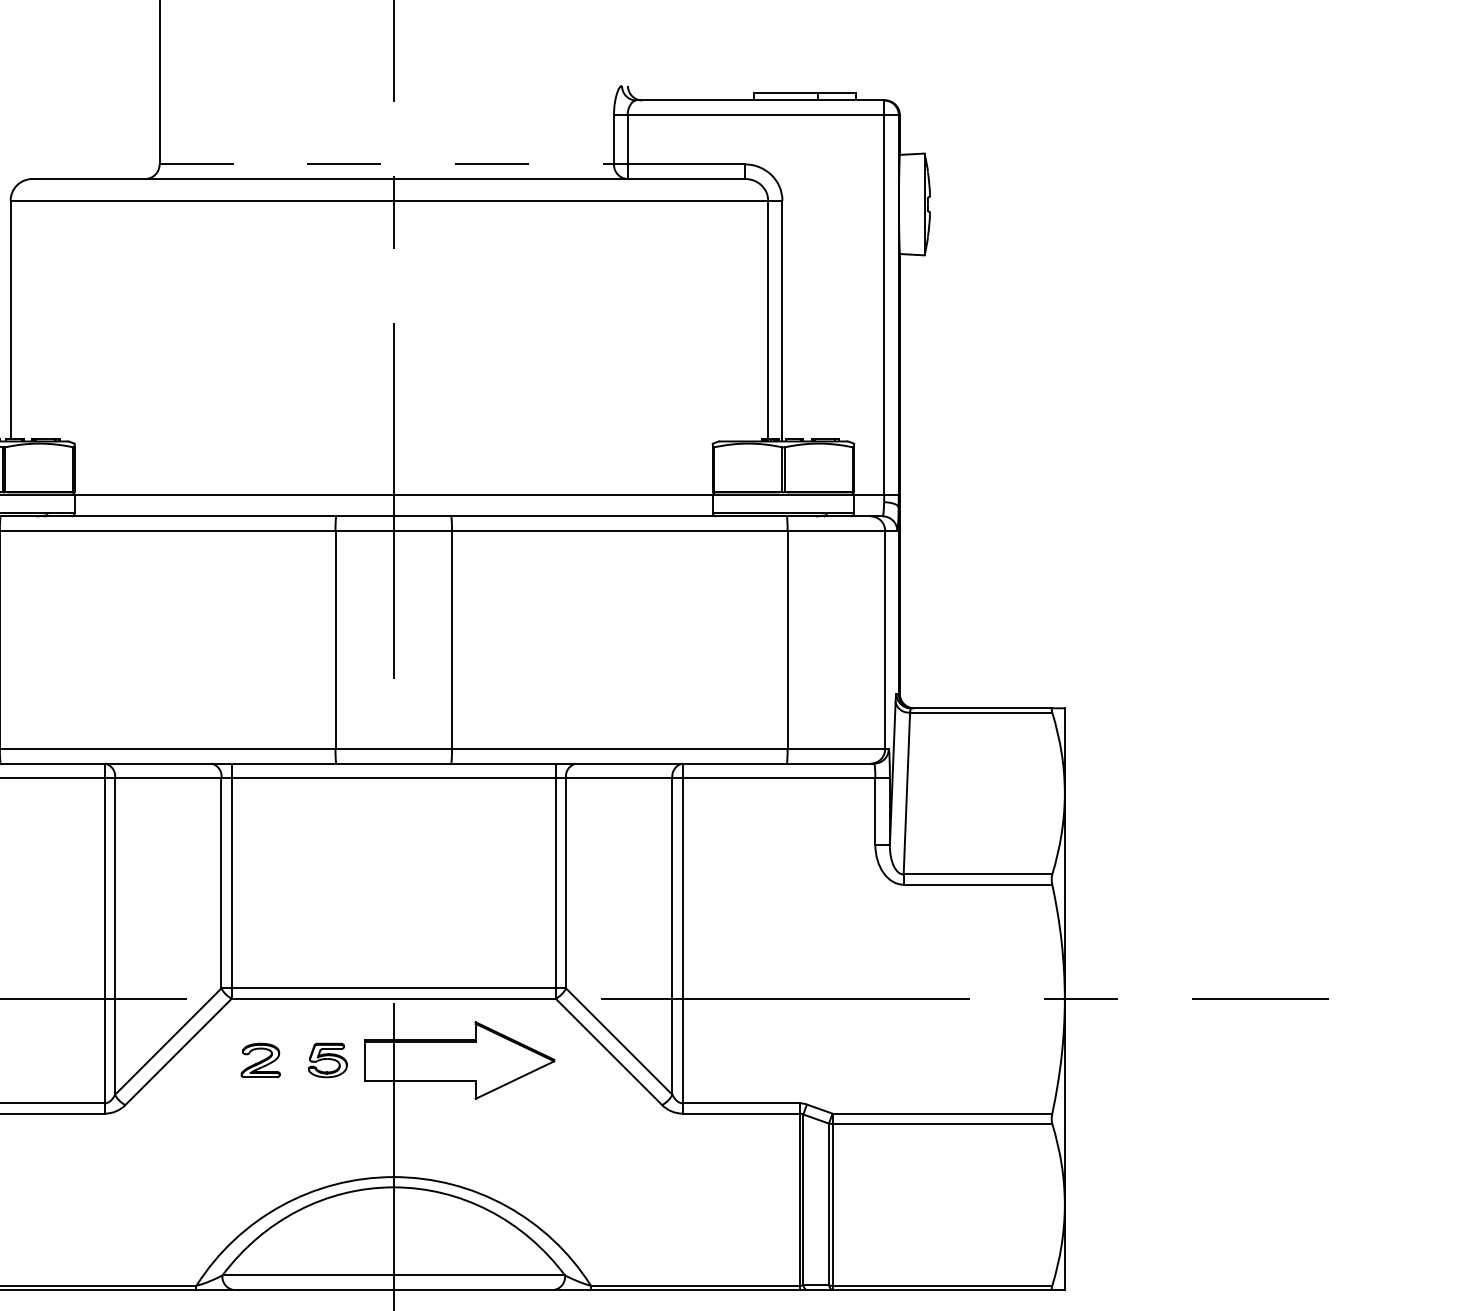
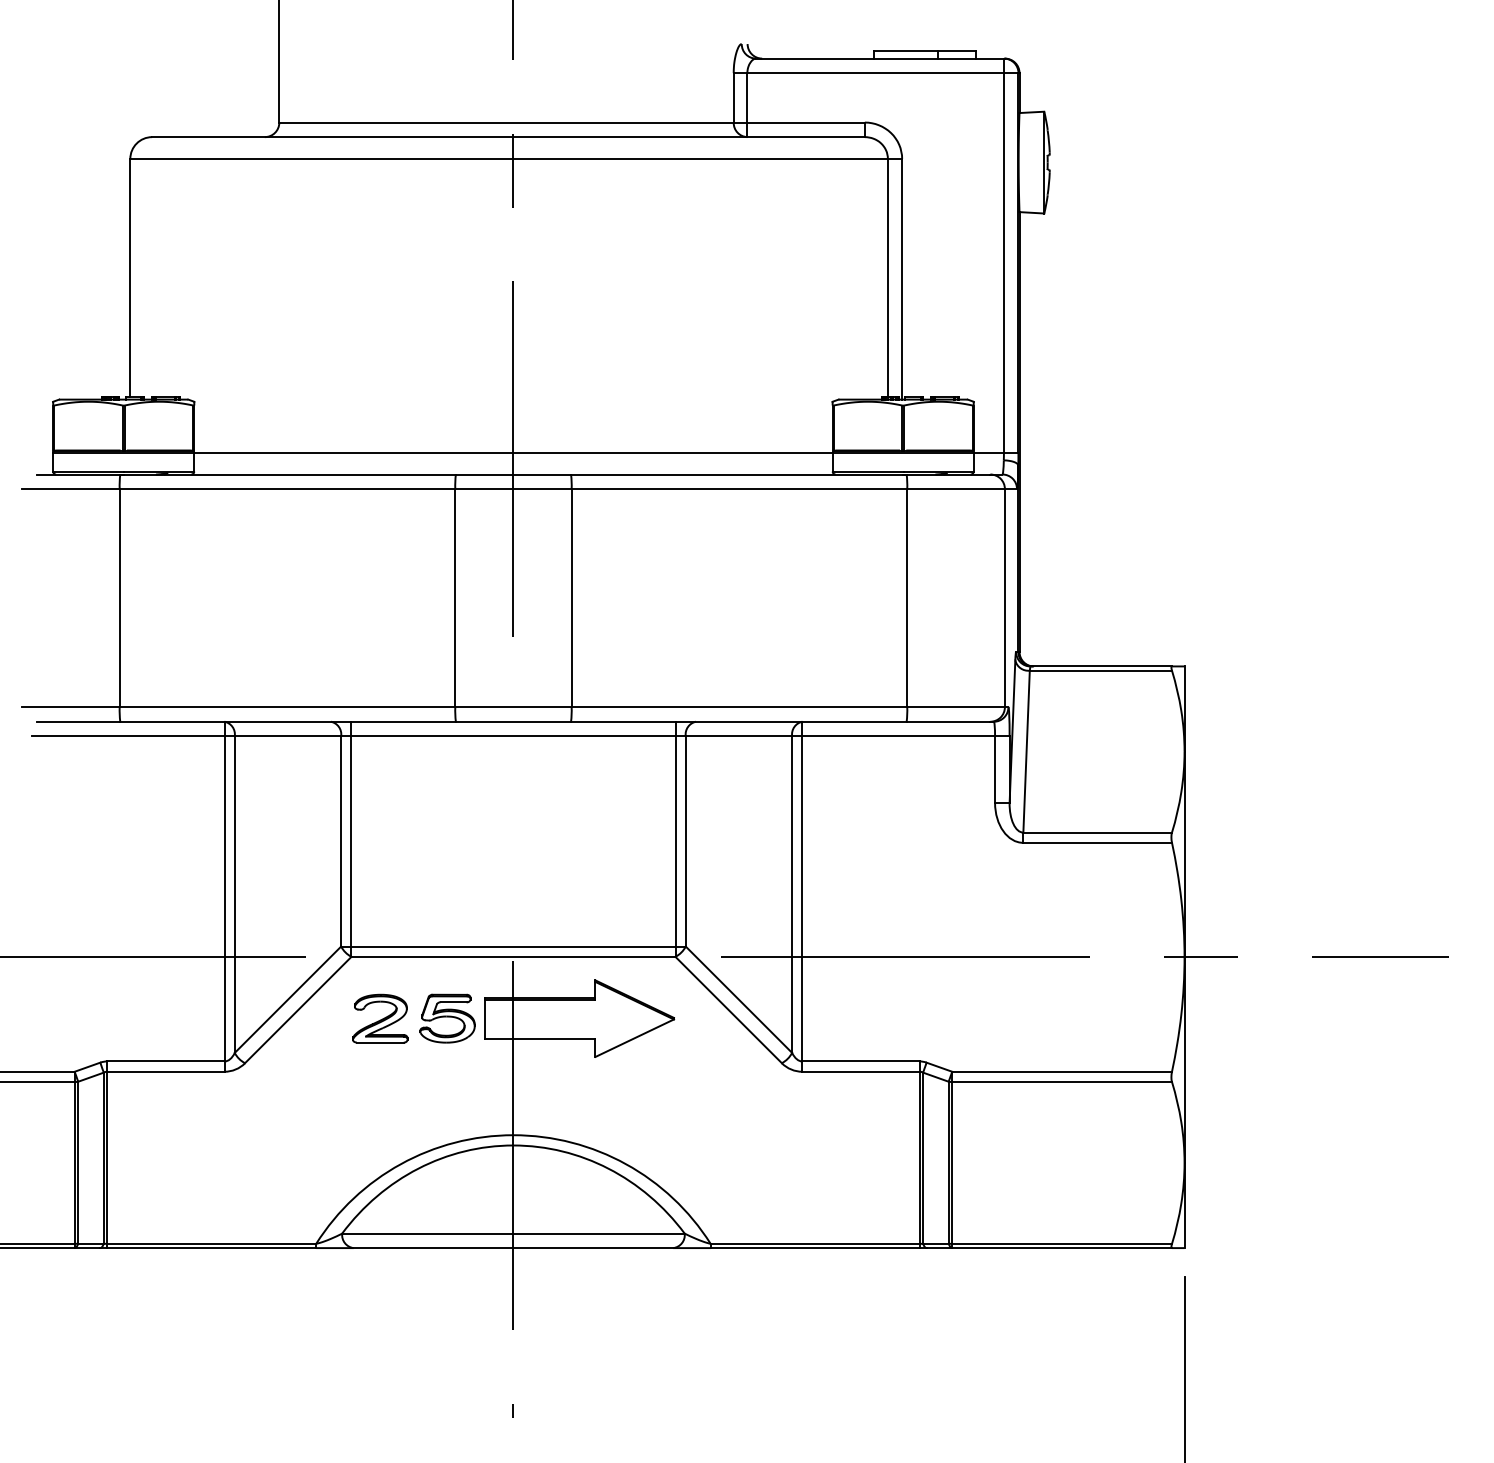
line: (387, 164) -> (507, 122), dashed -> solid
part: (260, 1060) -> (380, 1018), size x1.43
part: (327, 1060) -> (447, 1018), size x1.43

